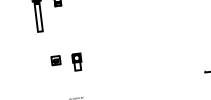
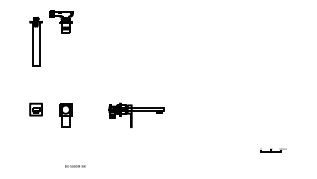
part: (114, 56) -> (136, 114), added
part: (60, 63) -> (42, 114), moved

